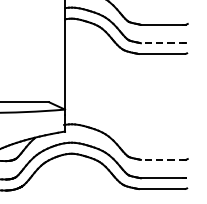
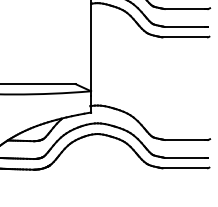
line: (163, 42) -> (186, 26), dashed -> solid
line: (163, 160) -> (186, 140), dashed -> solid

